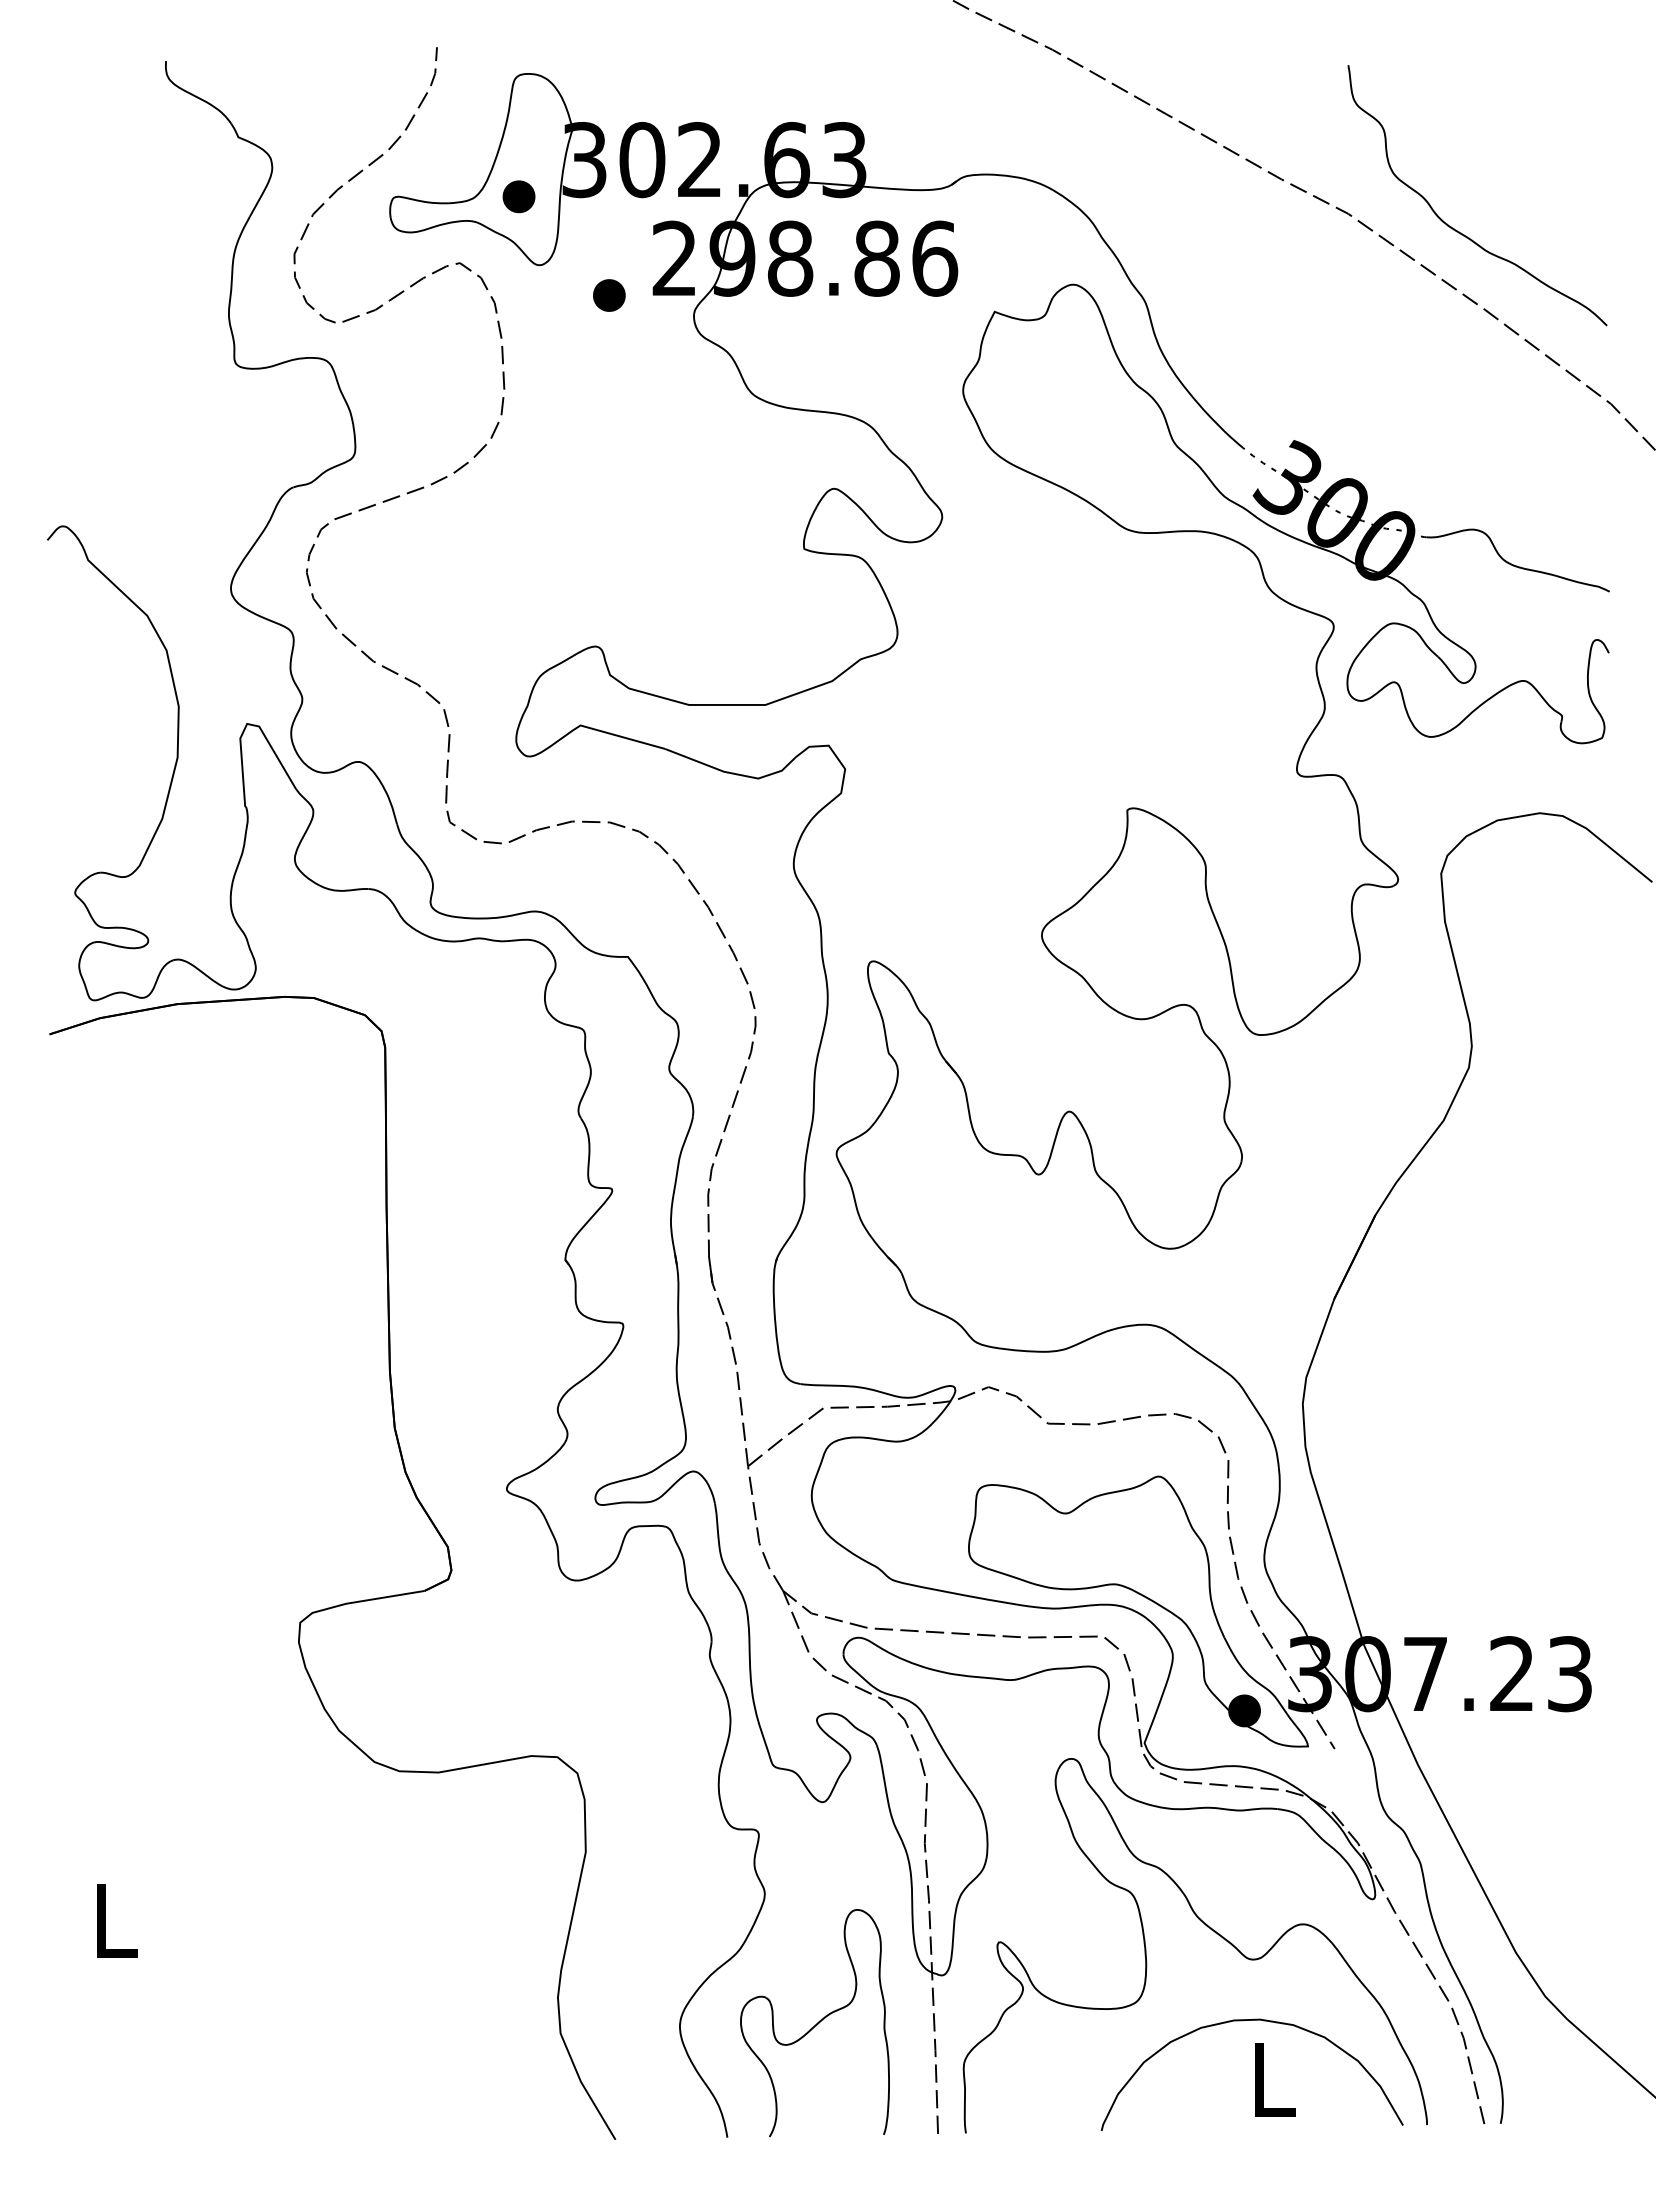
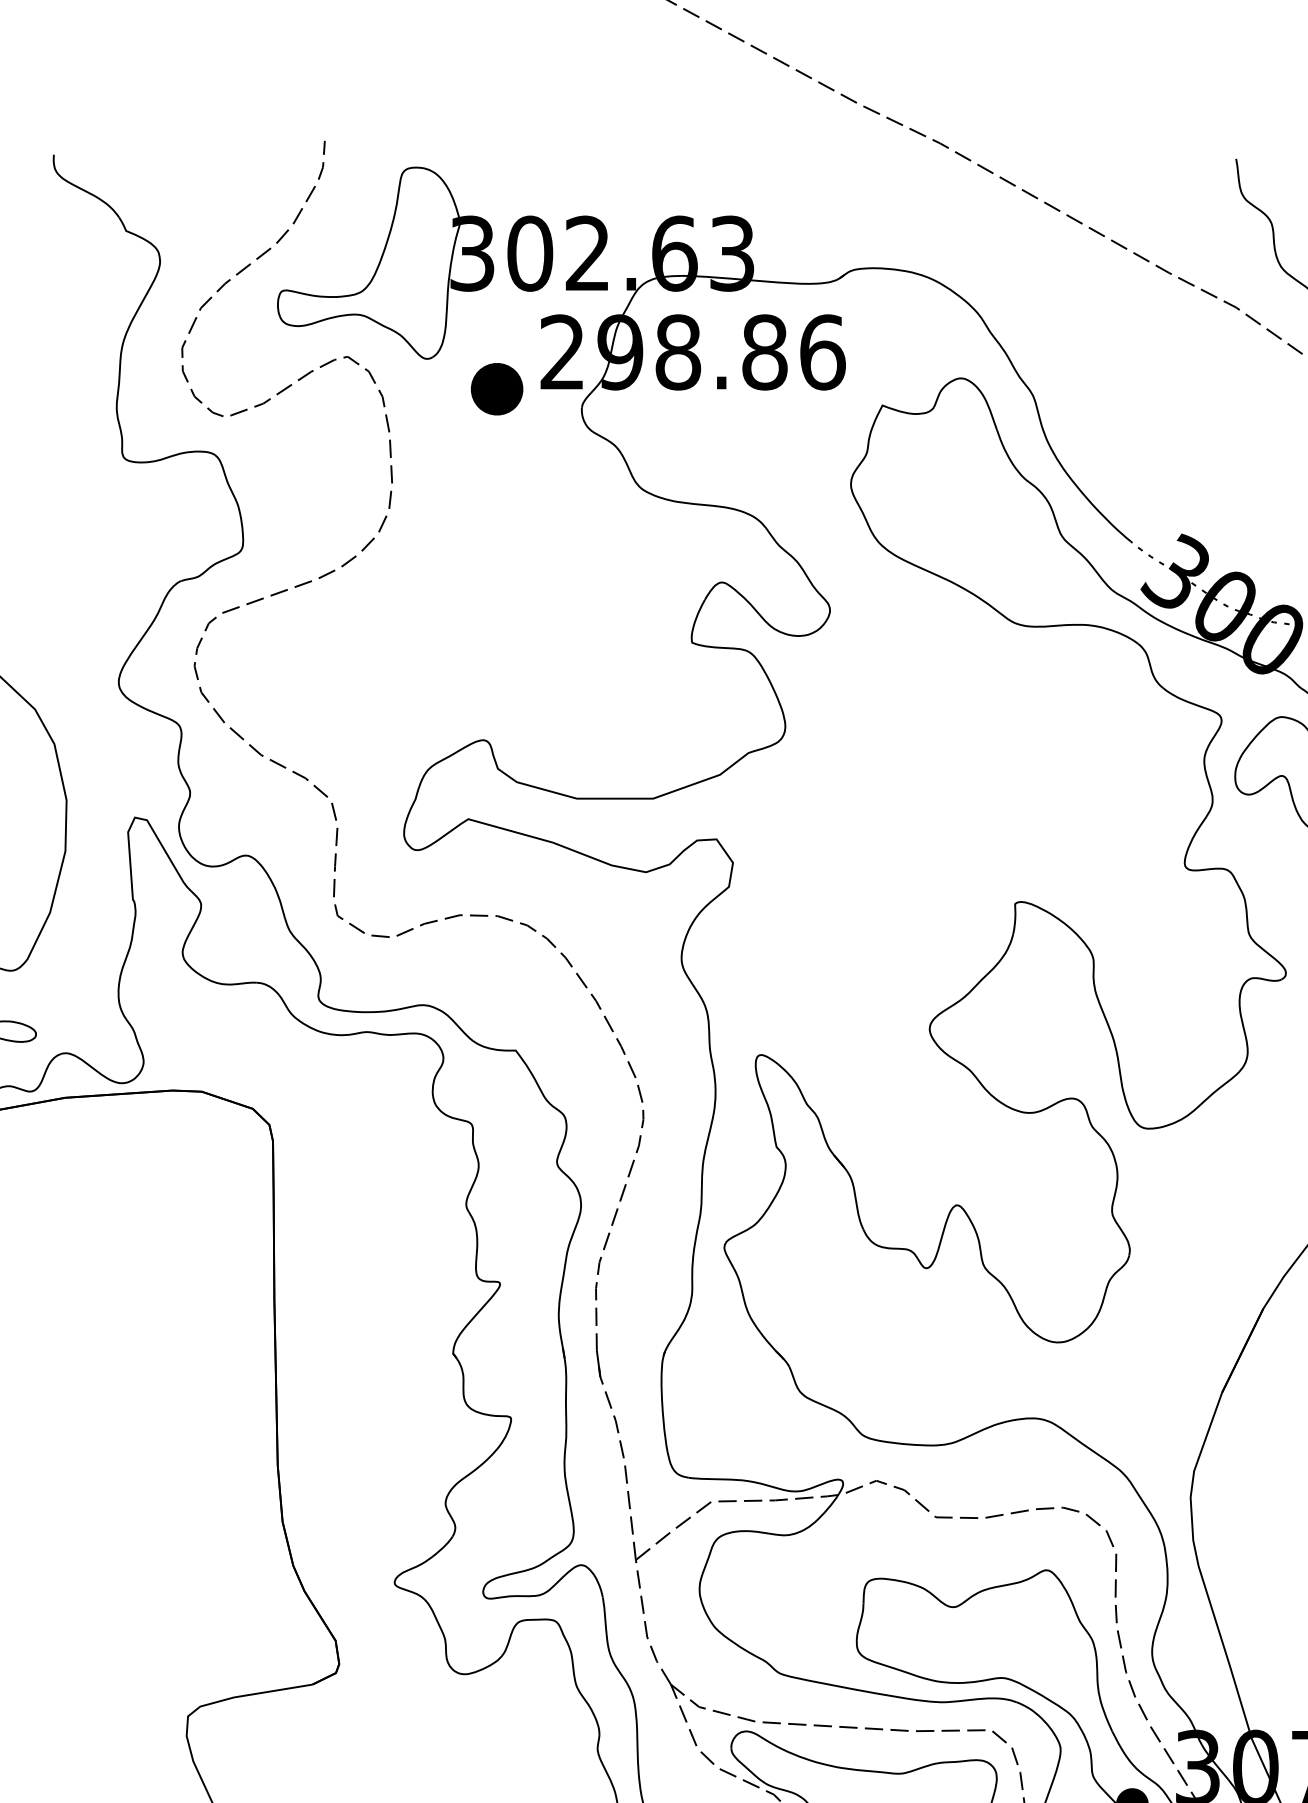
part: (518, 196) -> (406, 290), removed
part: (609, 295) -> (497, 389), size x1.6

